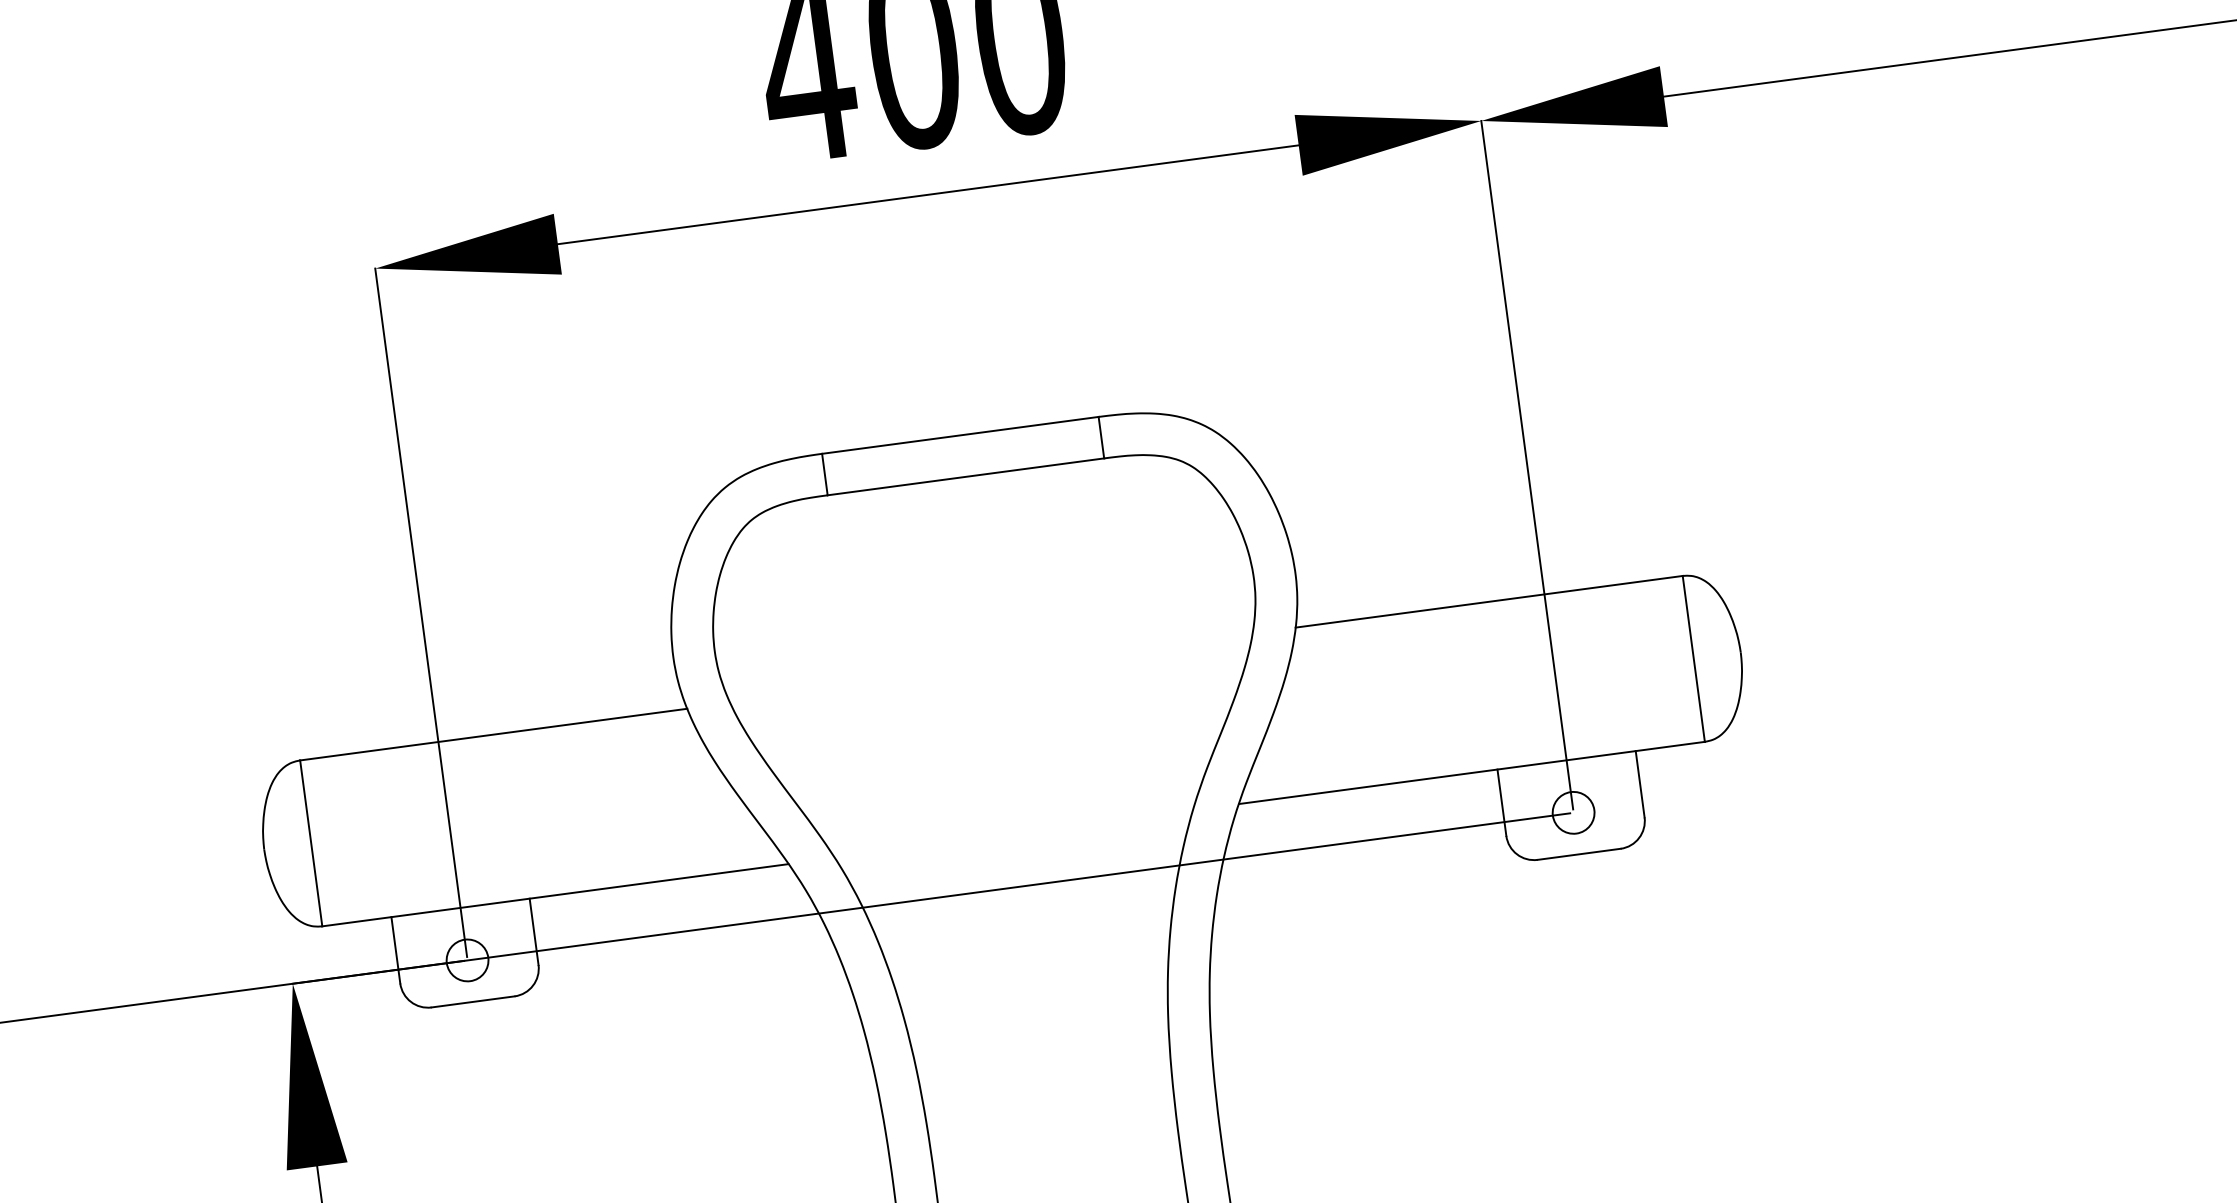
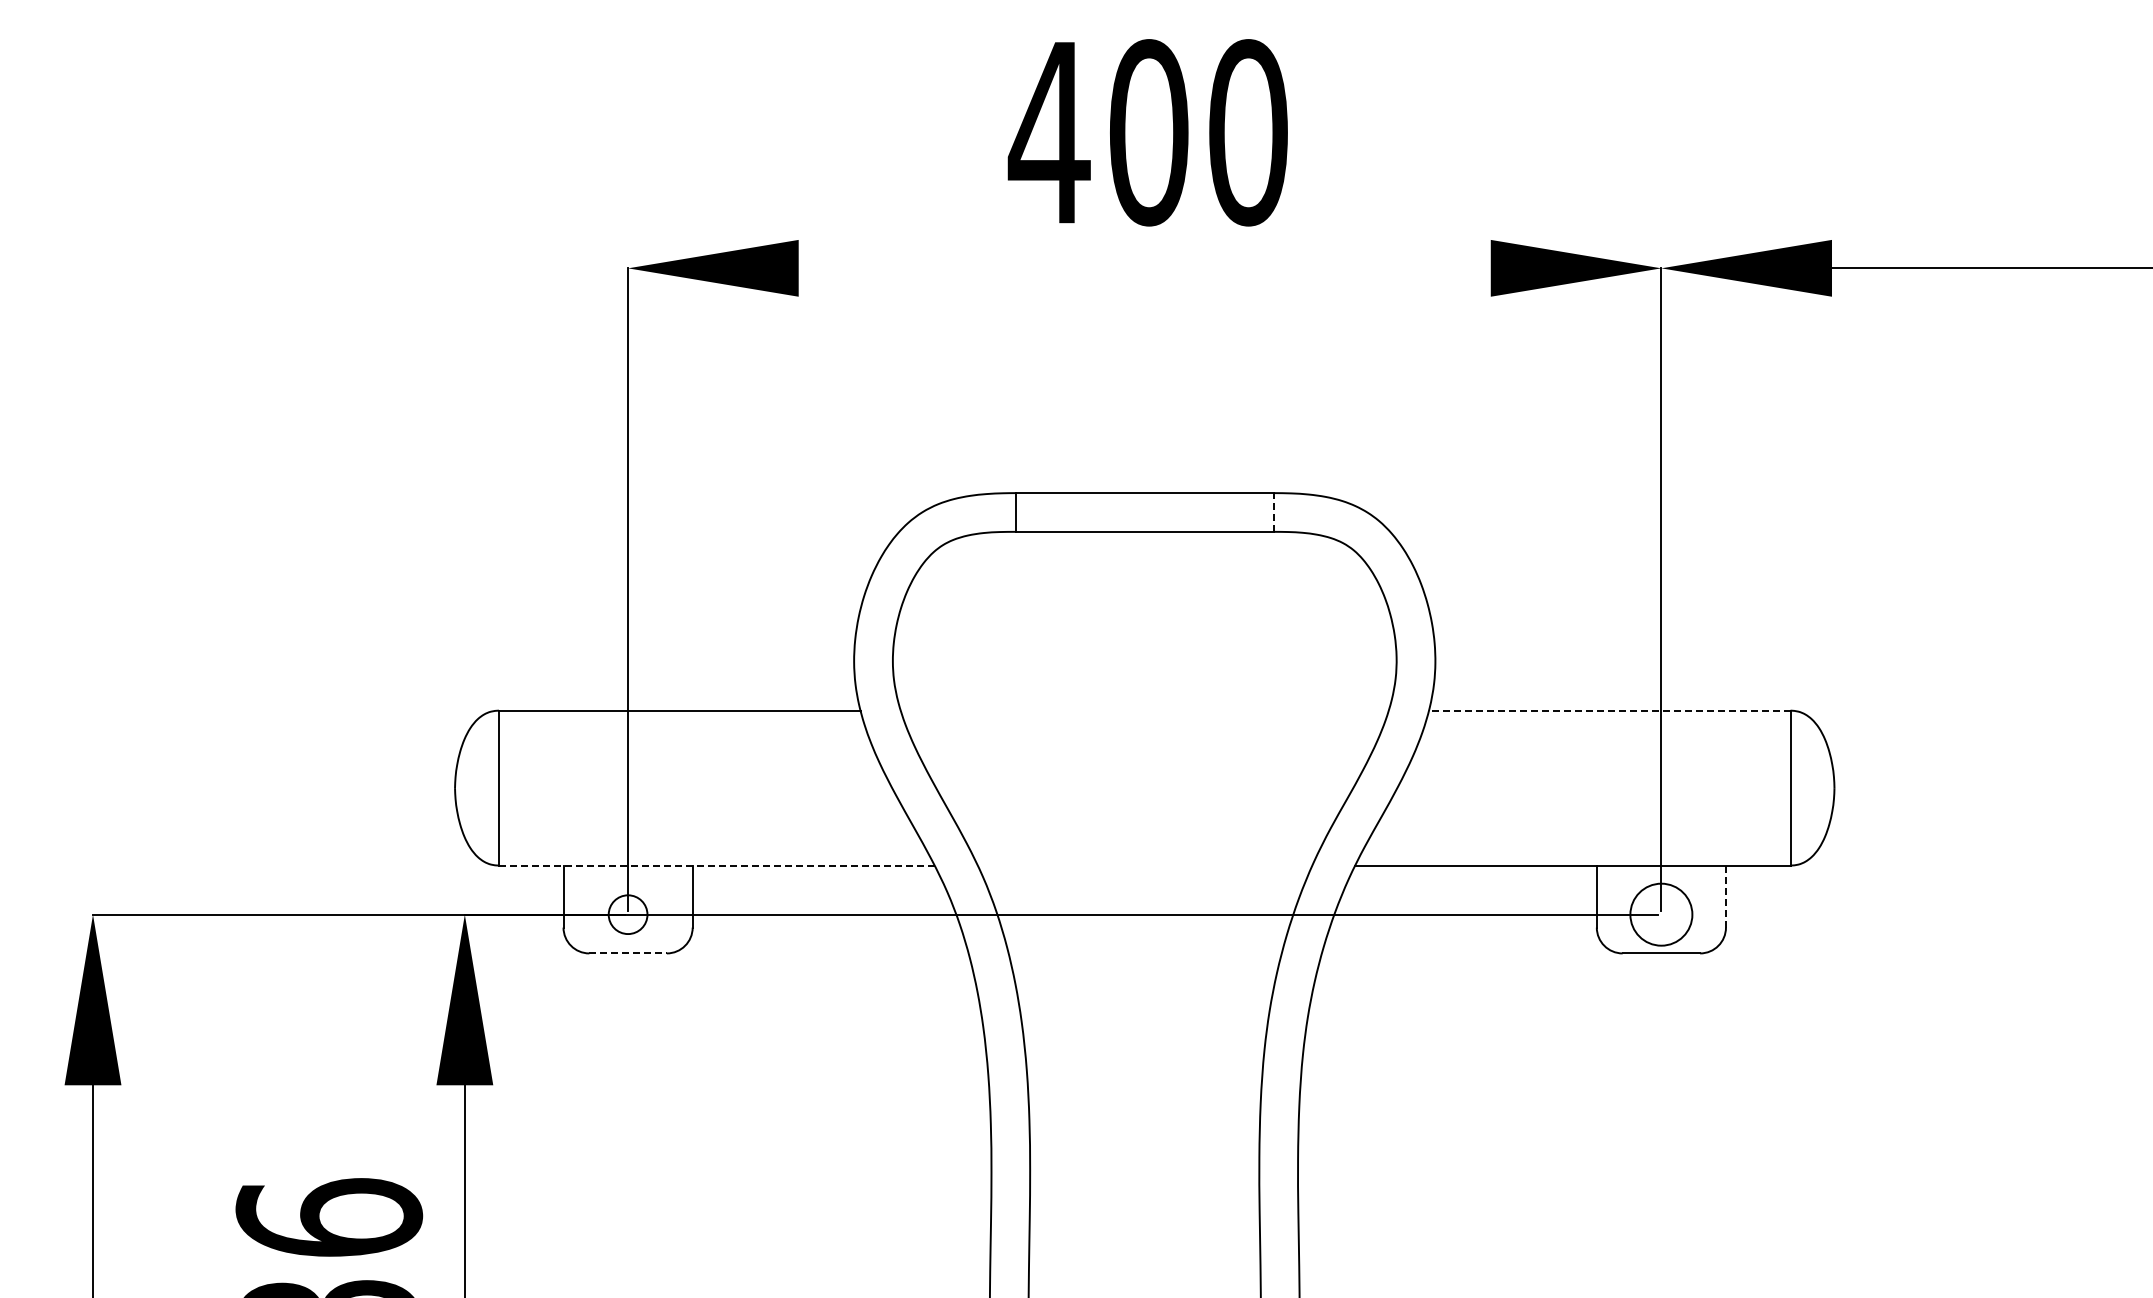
line: (928, 194) -> (1144, 268), removed
line: (1100, 436) -> (1273, 511), solid -> dashed
line: (1488, 601) -> (1609, 710), solid -> dashed
line: (1639, 784) -> (1725, 896), solid -> dashed
circle: (1573, 812) -> (1661, 914), size x1.6
line: (555, 895) -> (716, 865), solid -> dashed
line: (473, 1001) -> (628, 953), solid -> dashed

